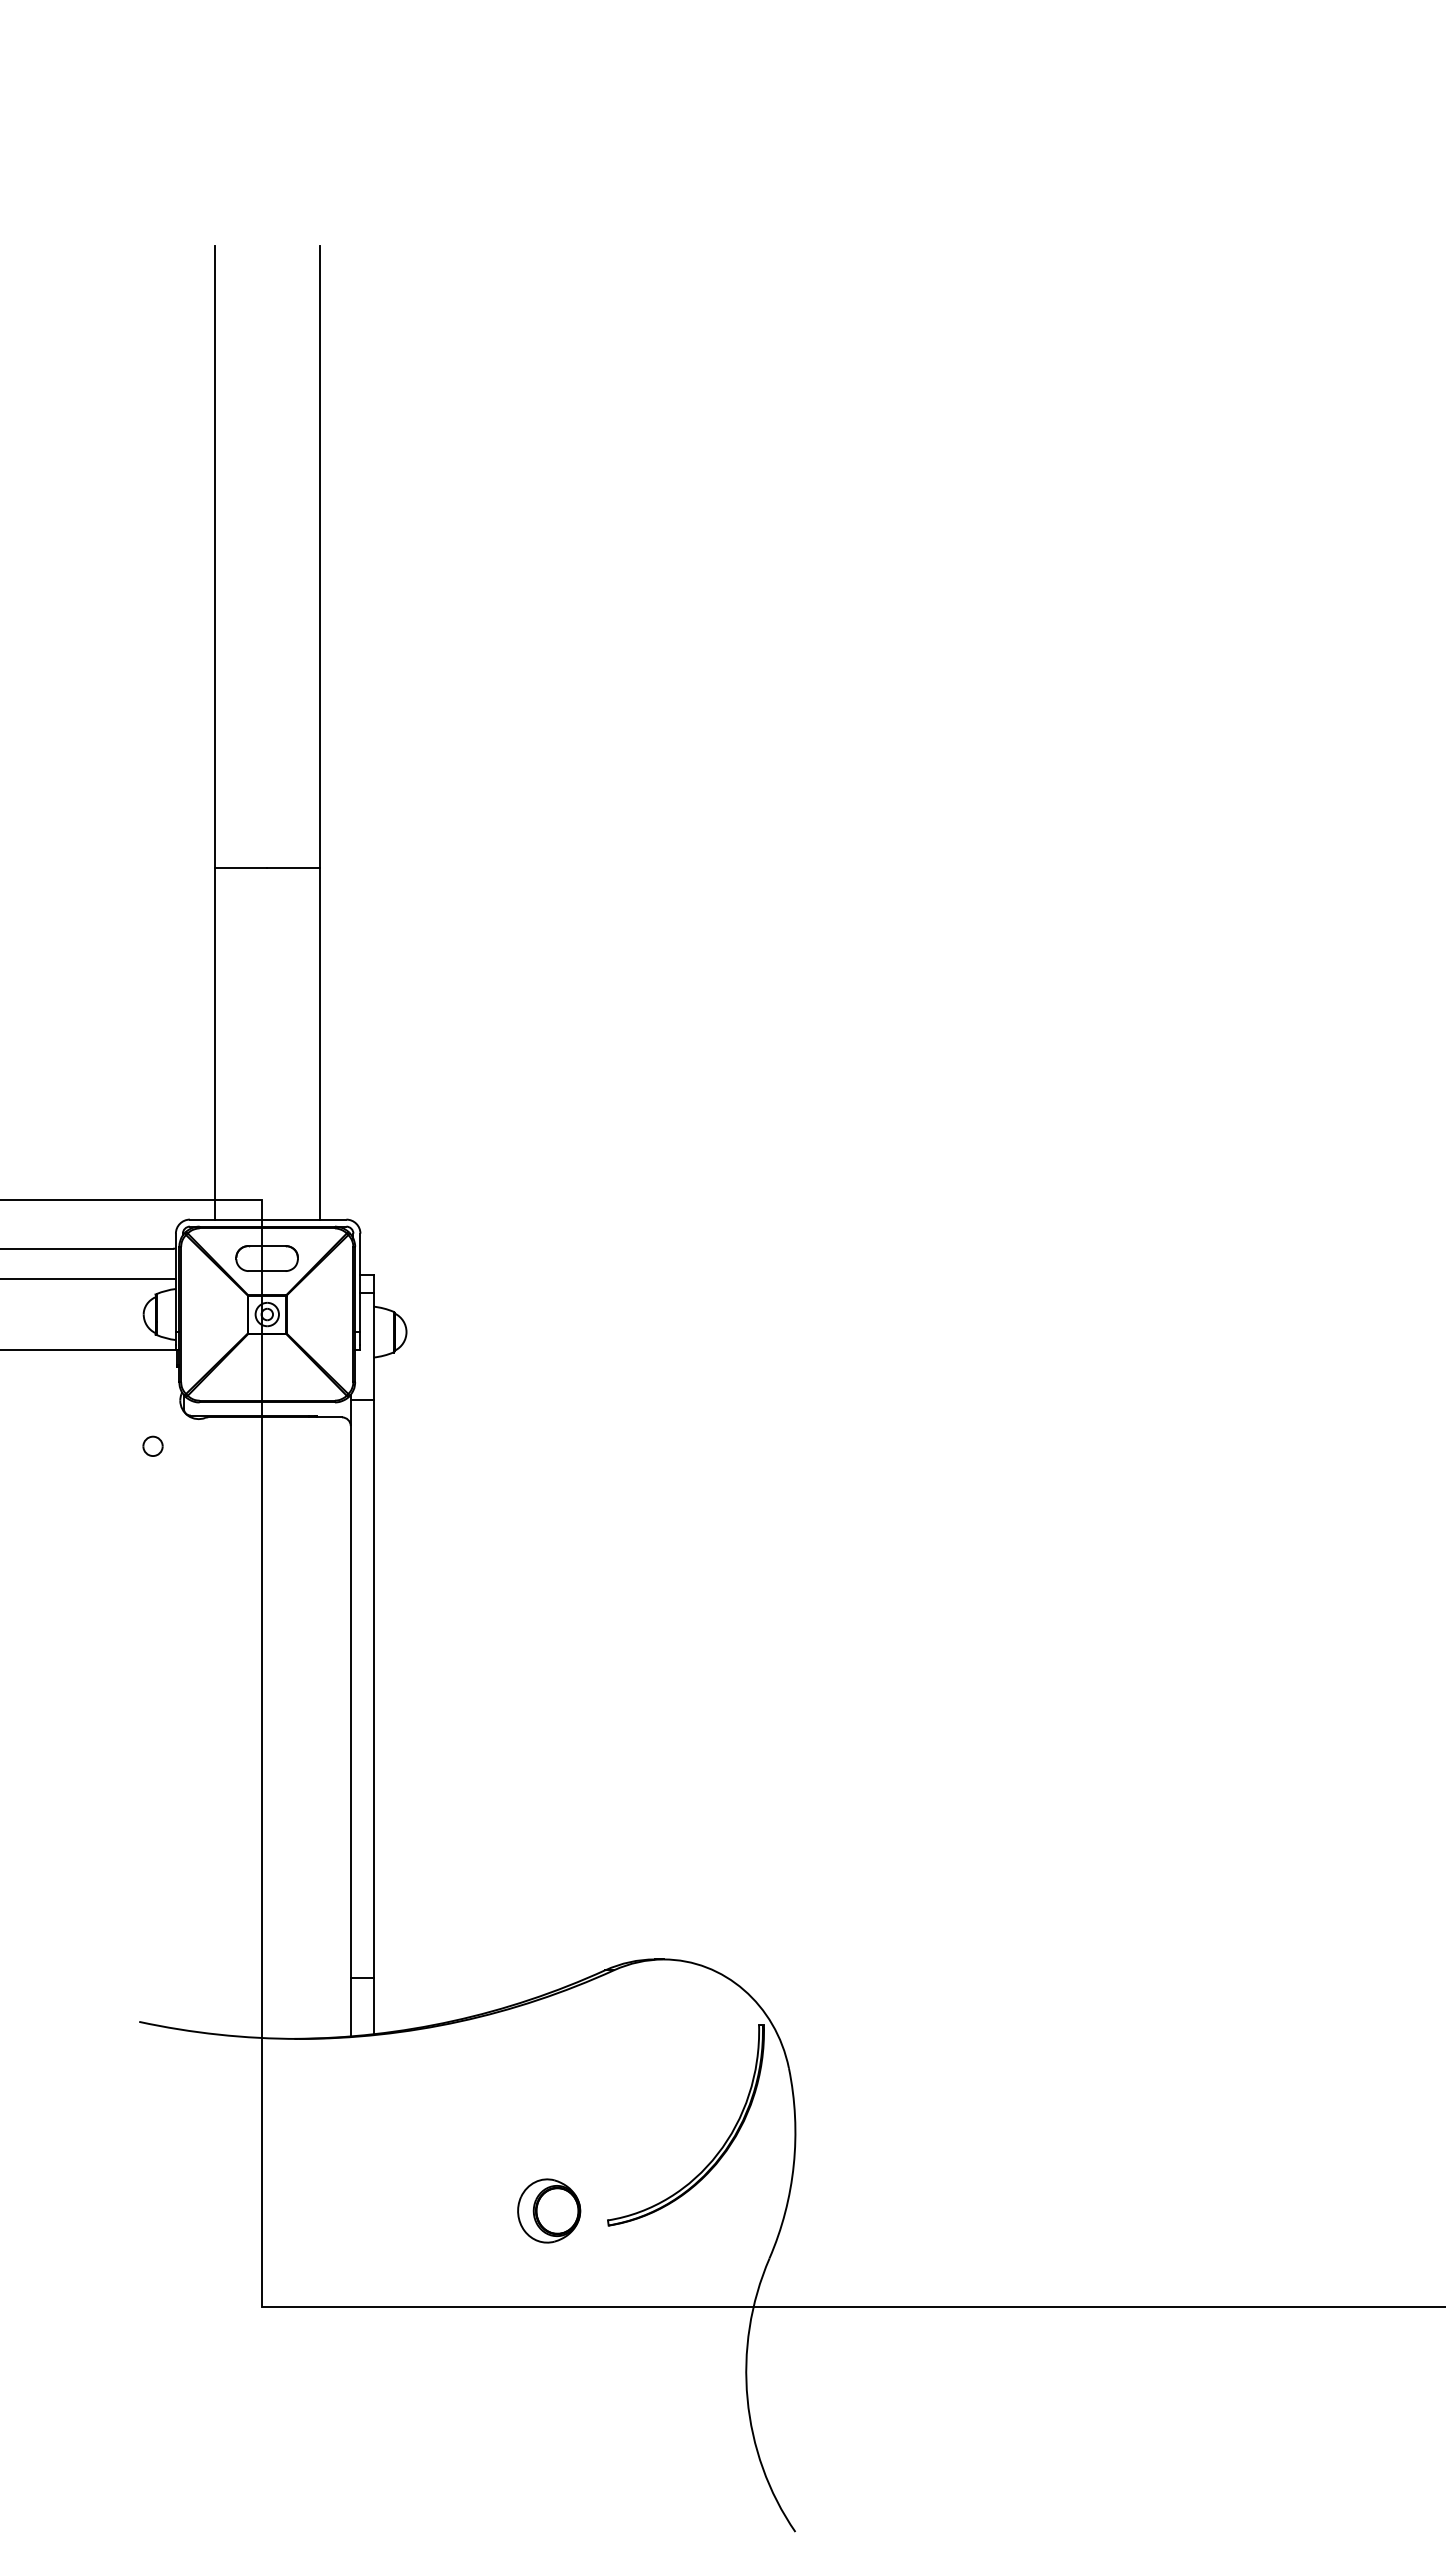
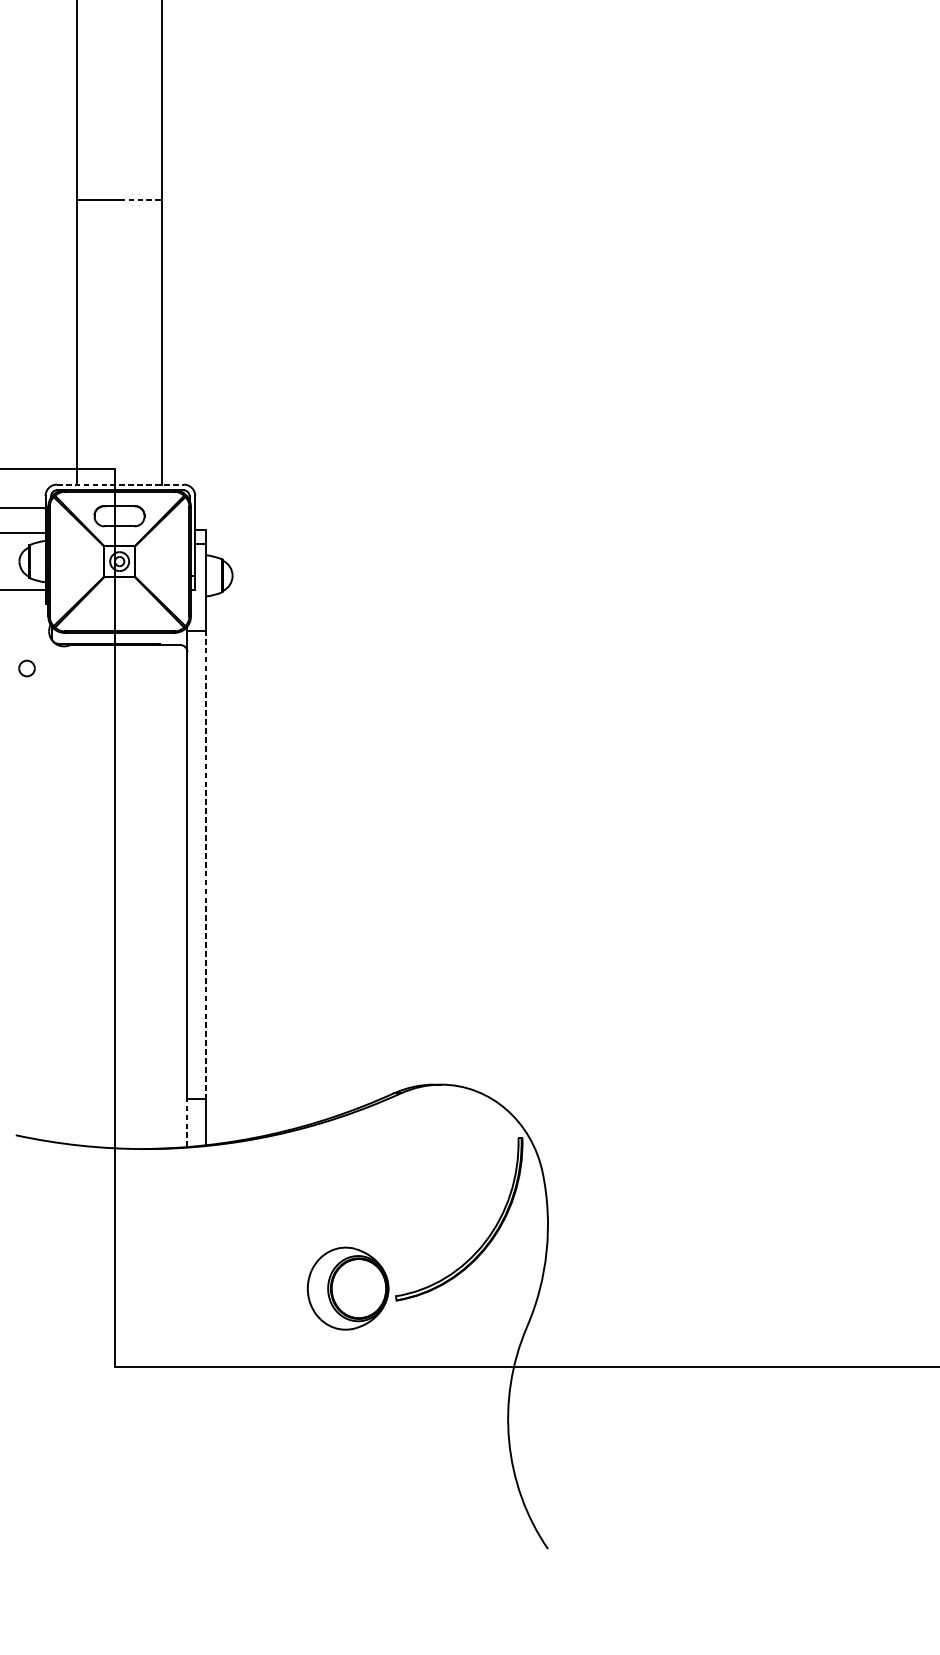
line: (294, 868) -> (141, 199), solid -> dashed
line: (268, 1219) -> (120, 484), solid -> dashed
line: (373, 1688) -> (205, 864), solid -> dashed
line: (350, 2006) -> (187, 1122), solid -> dashed
part: (549, 2210) -> (348, 1288), size x1.6

